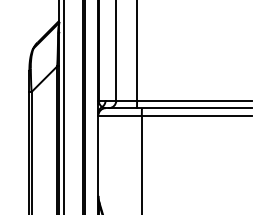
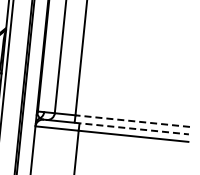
line: (194, 100) -> (132, 121), solid -> dashed
line: (194, 108) -> (131, 128), solid -> dashed

